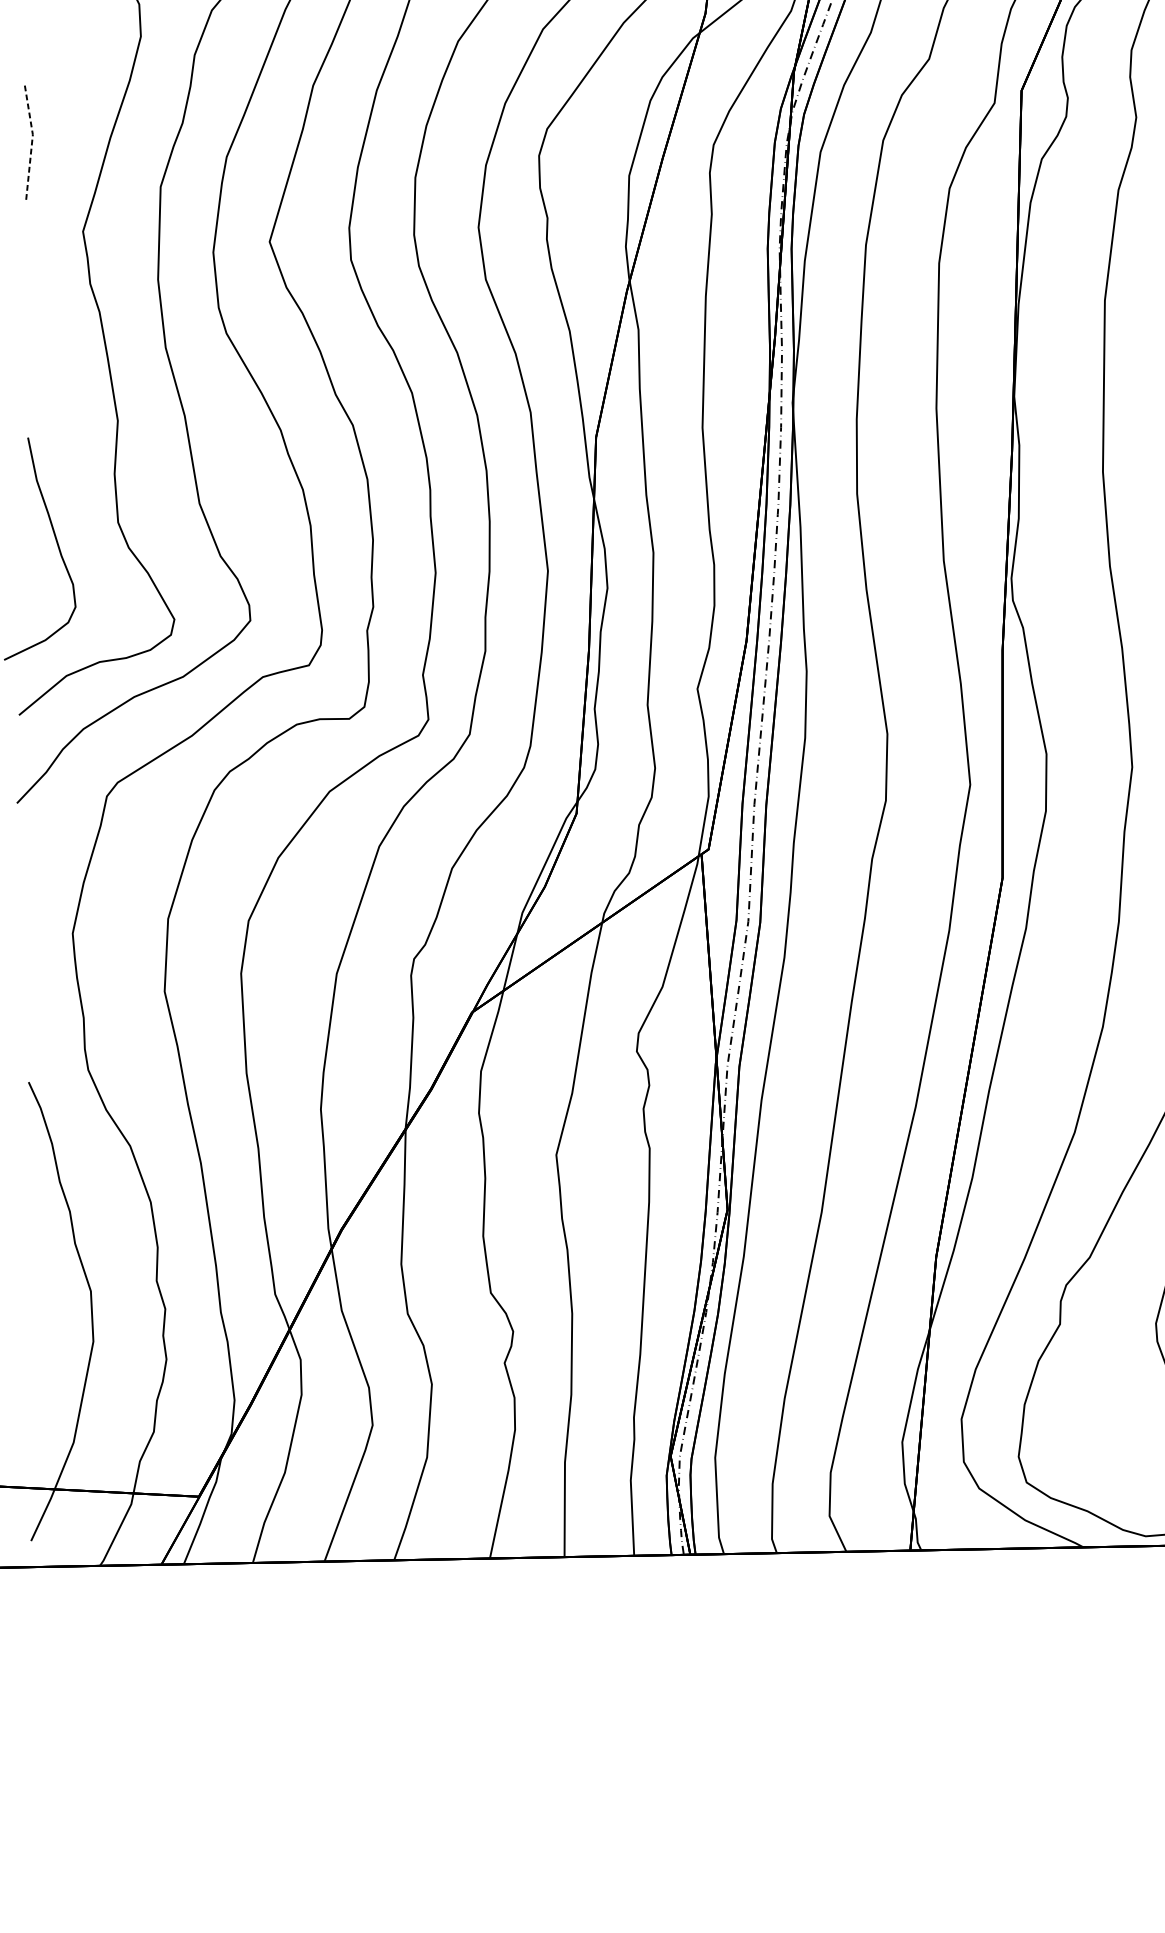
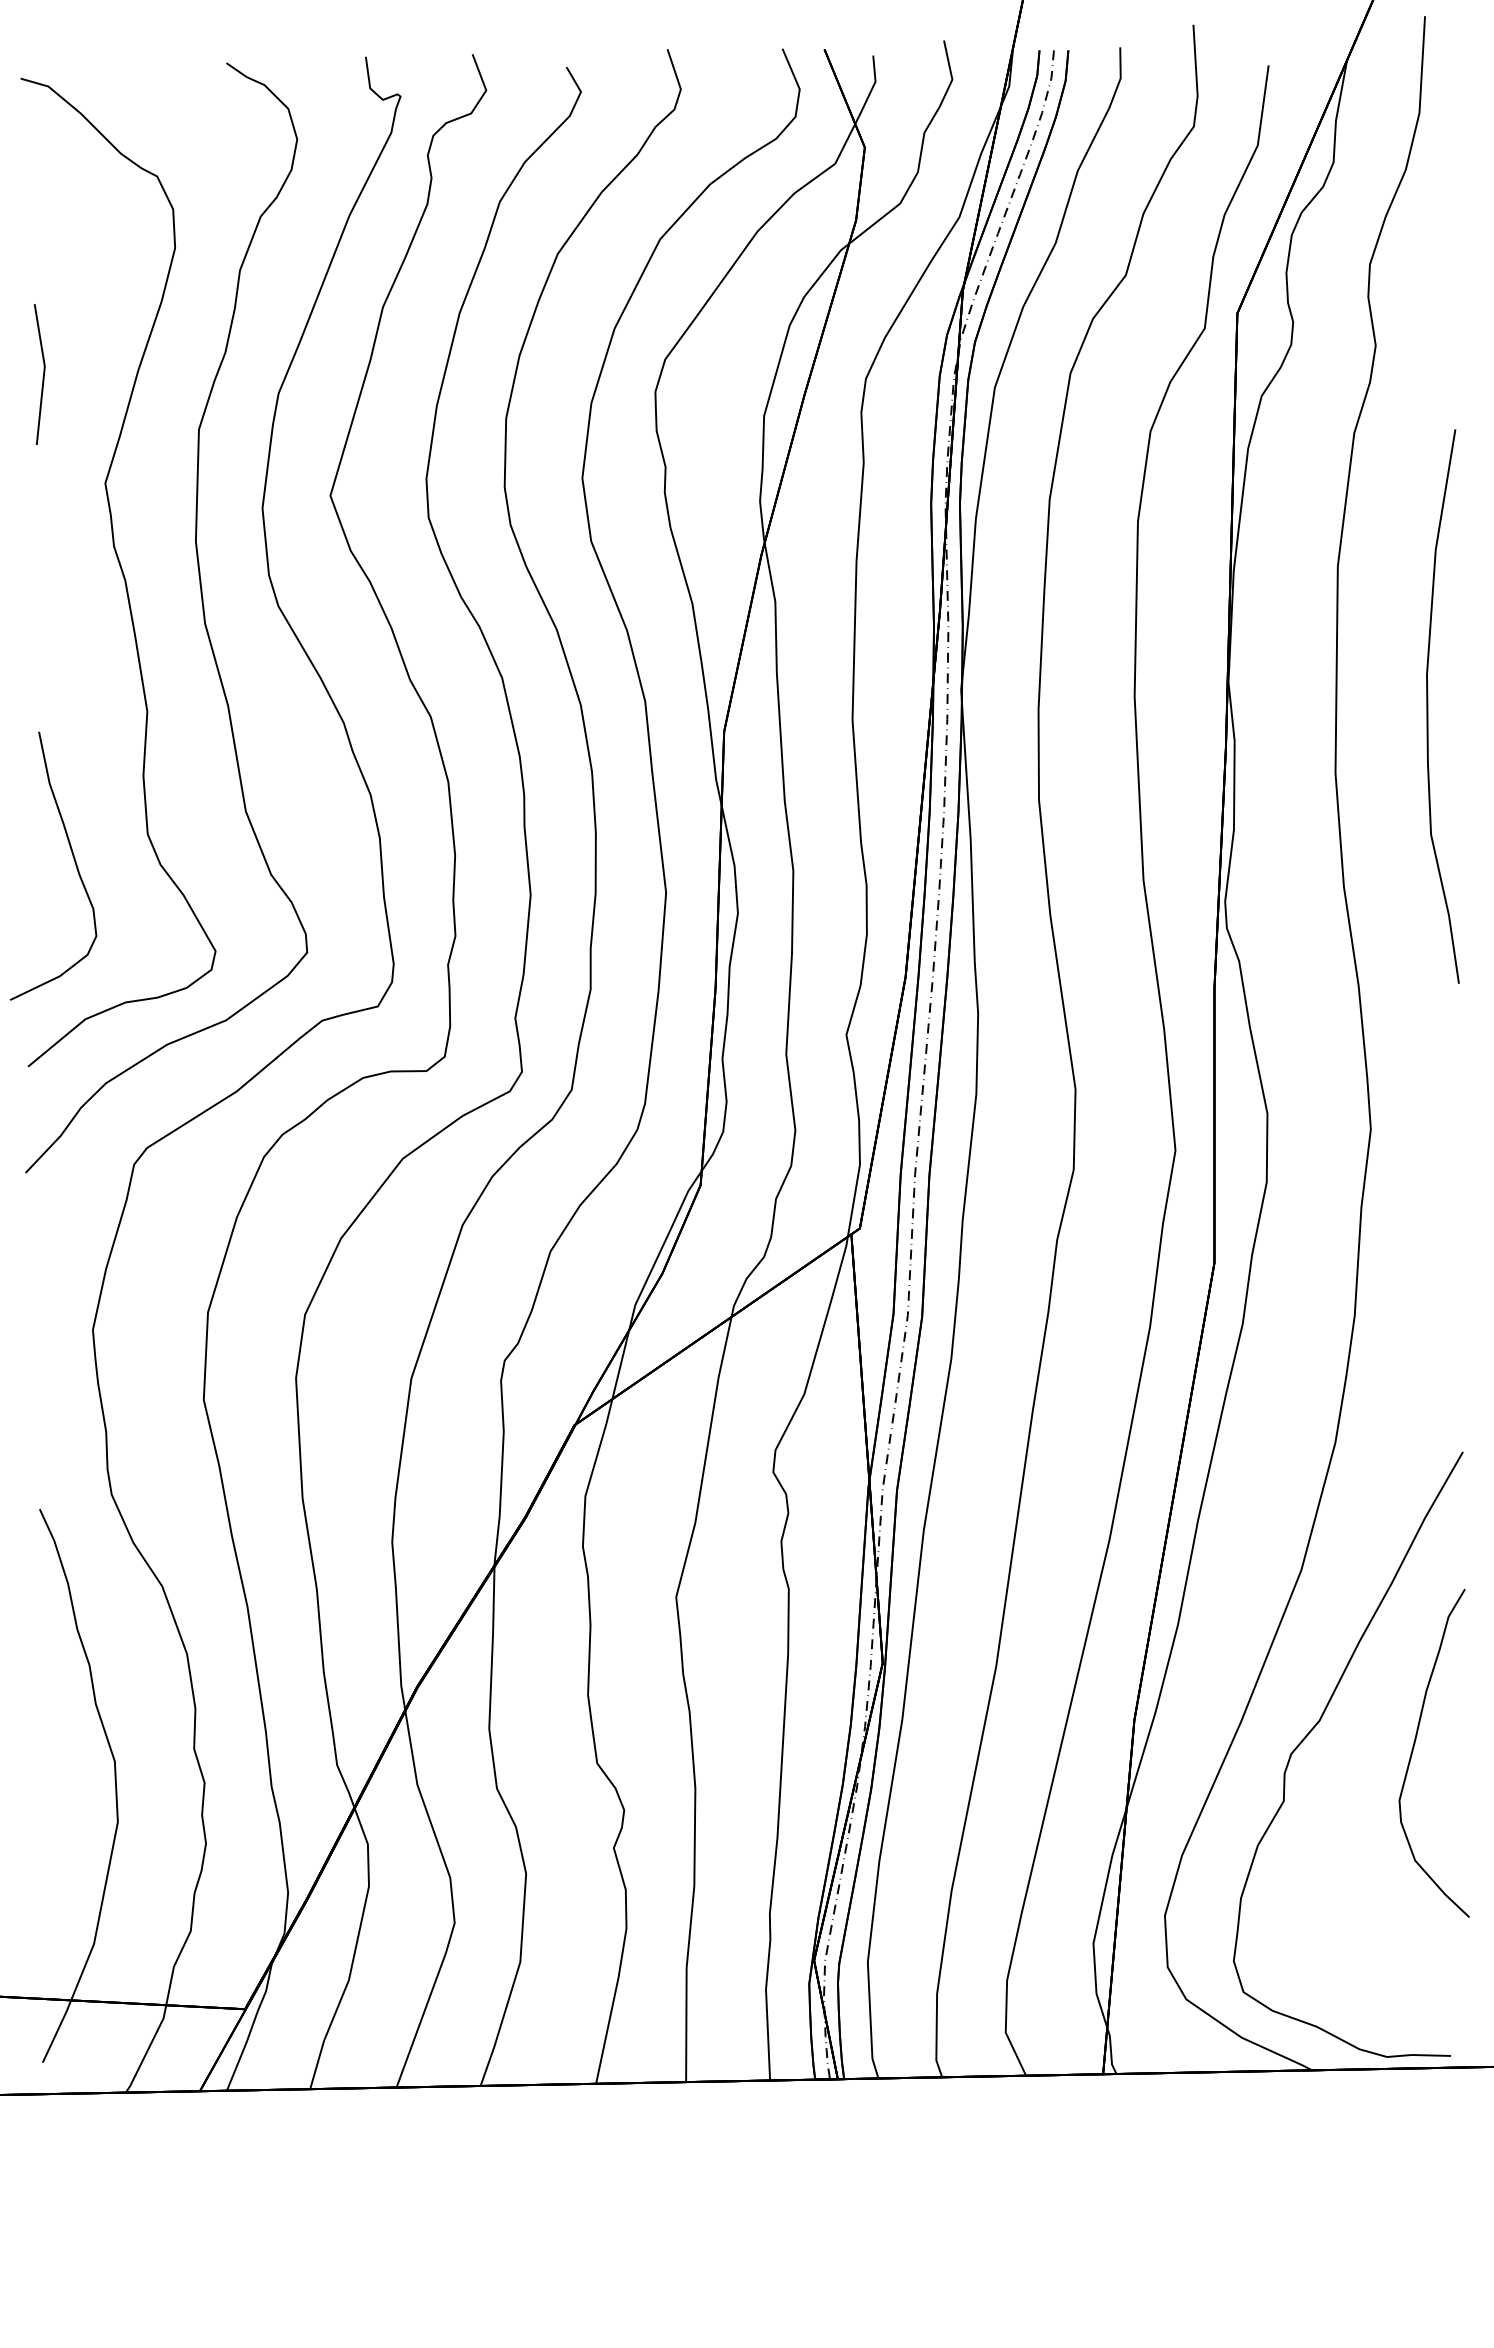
line: (32, 140) -> (44, 373), dashed -> solid

